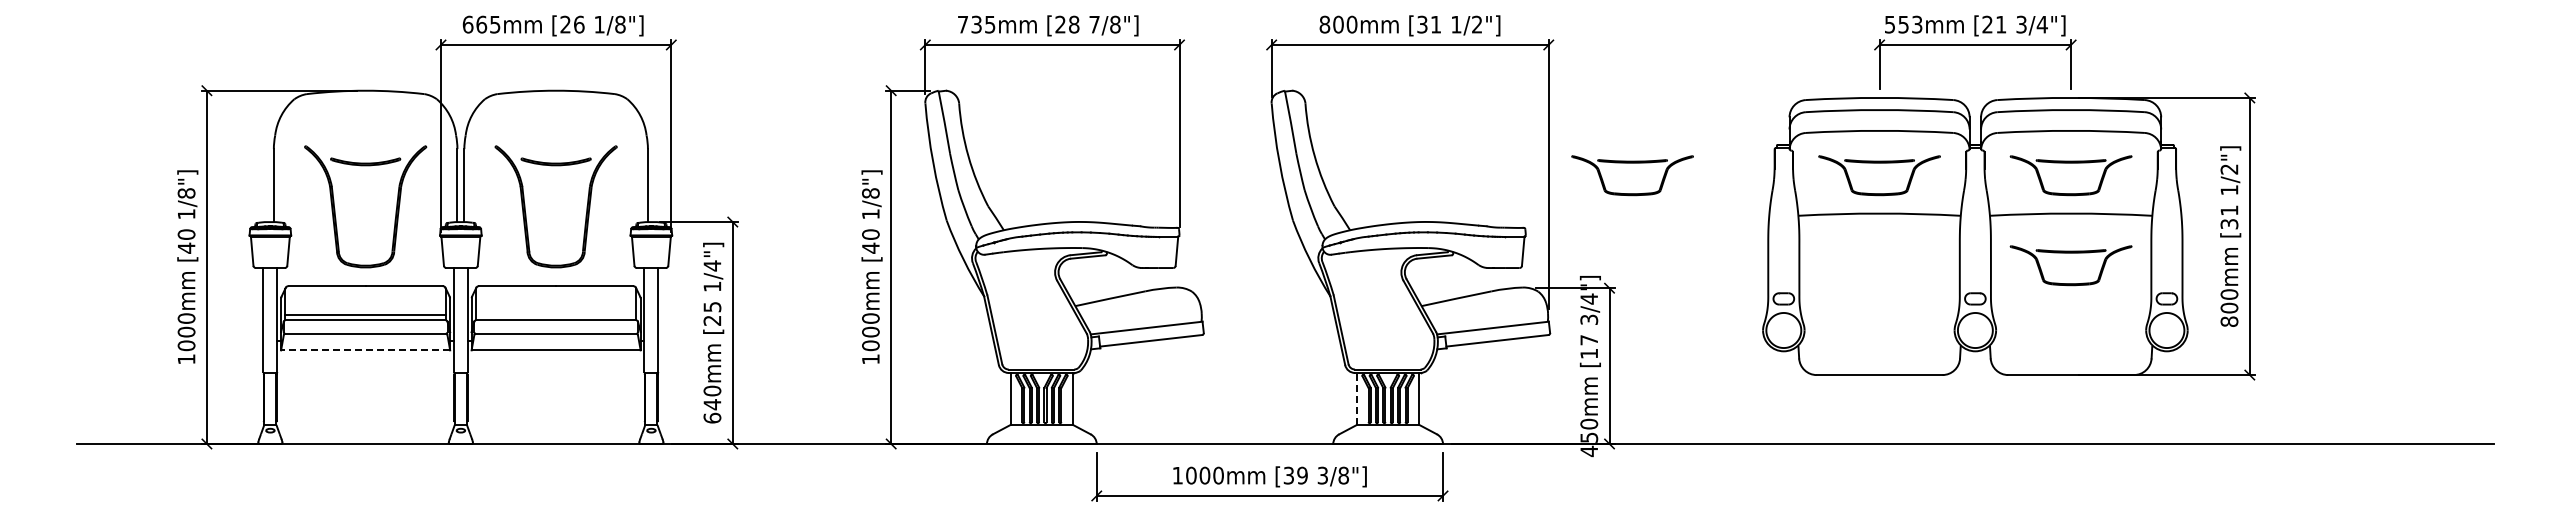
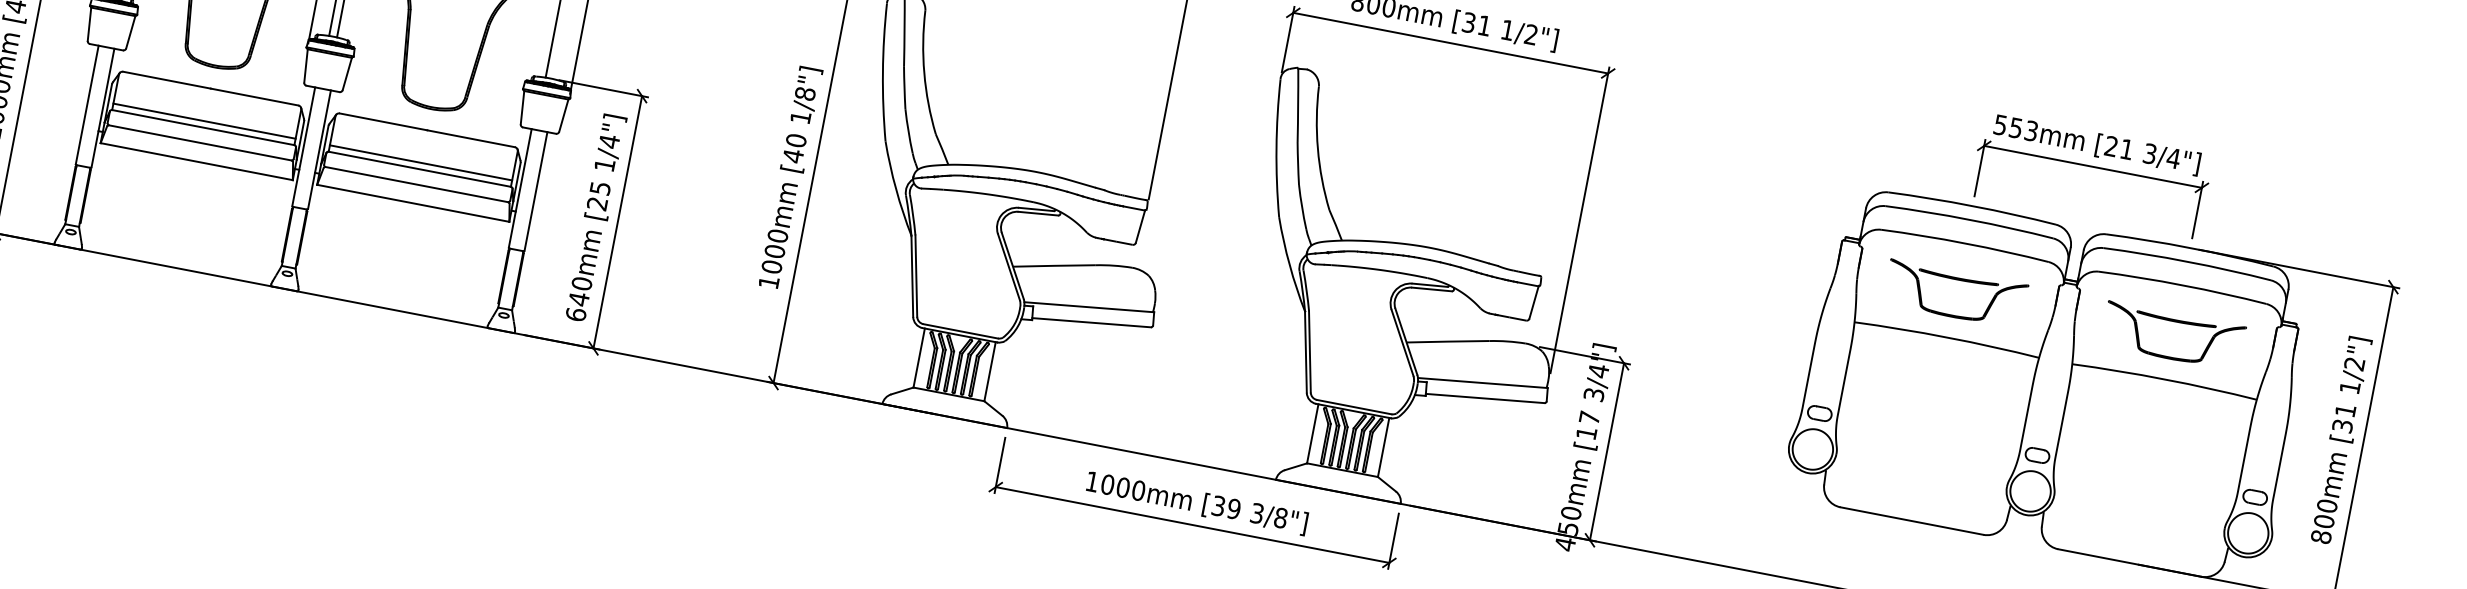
part: (1632, 163) -> (1677, 226), removed
part: (2070, 253) -> (2155, 424), removed
line: (555, 314) -> (420, 162), added
line: (365, 350) -> (196, 161), dashed -> solid
line: (1356, 398) -> (1312, 433), dashed -> solid

